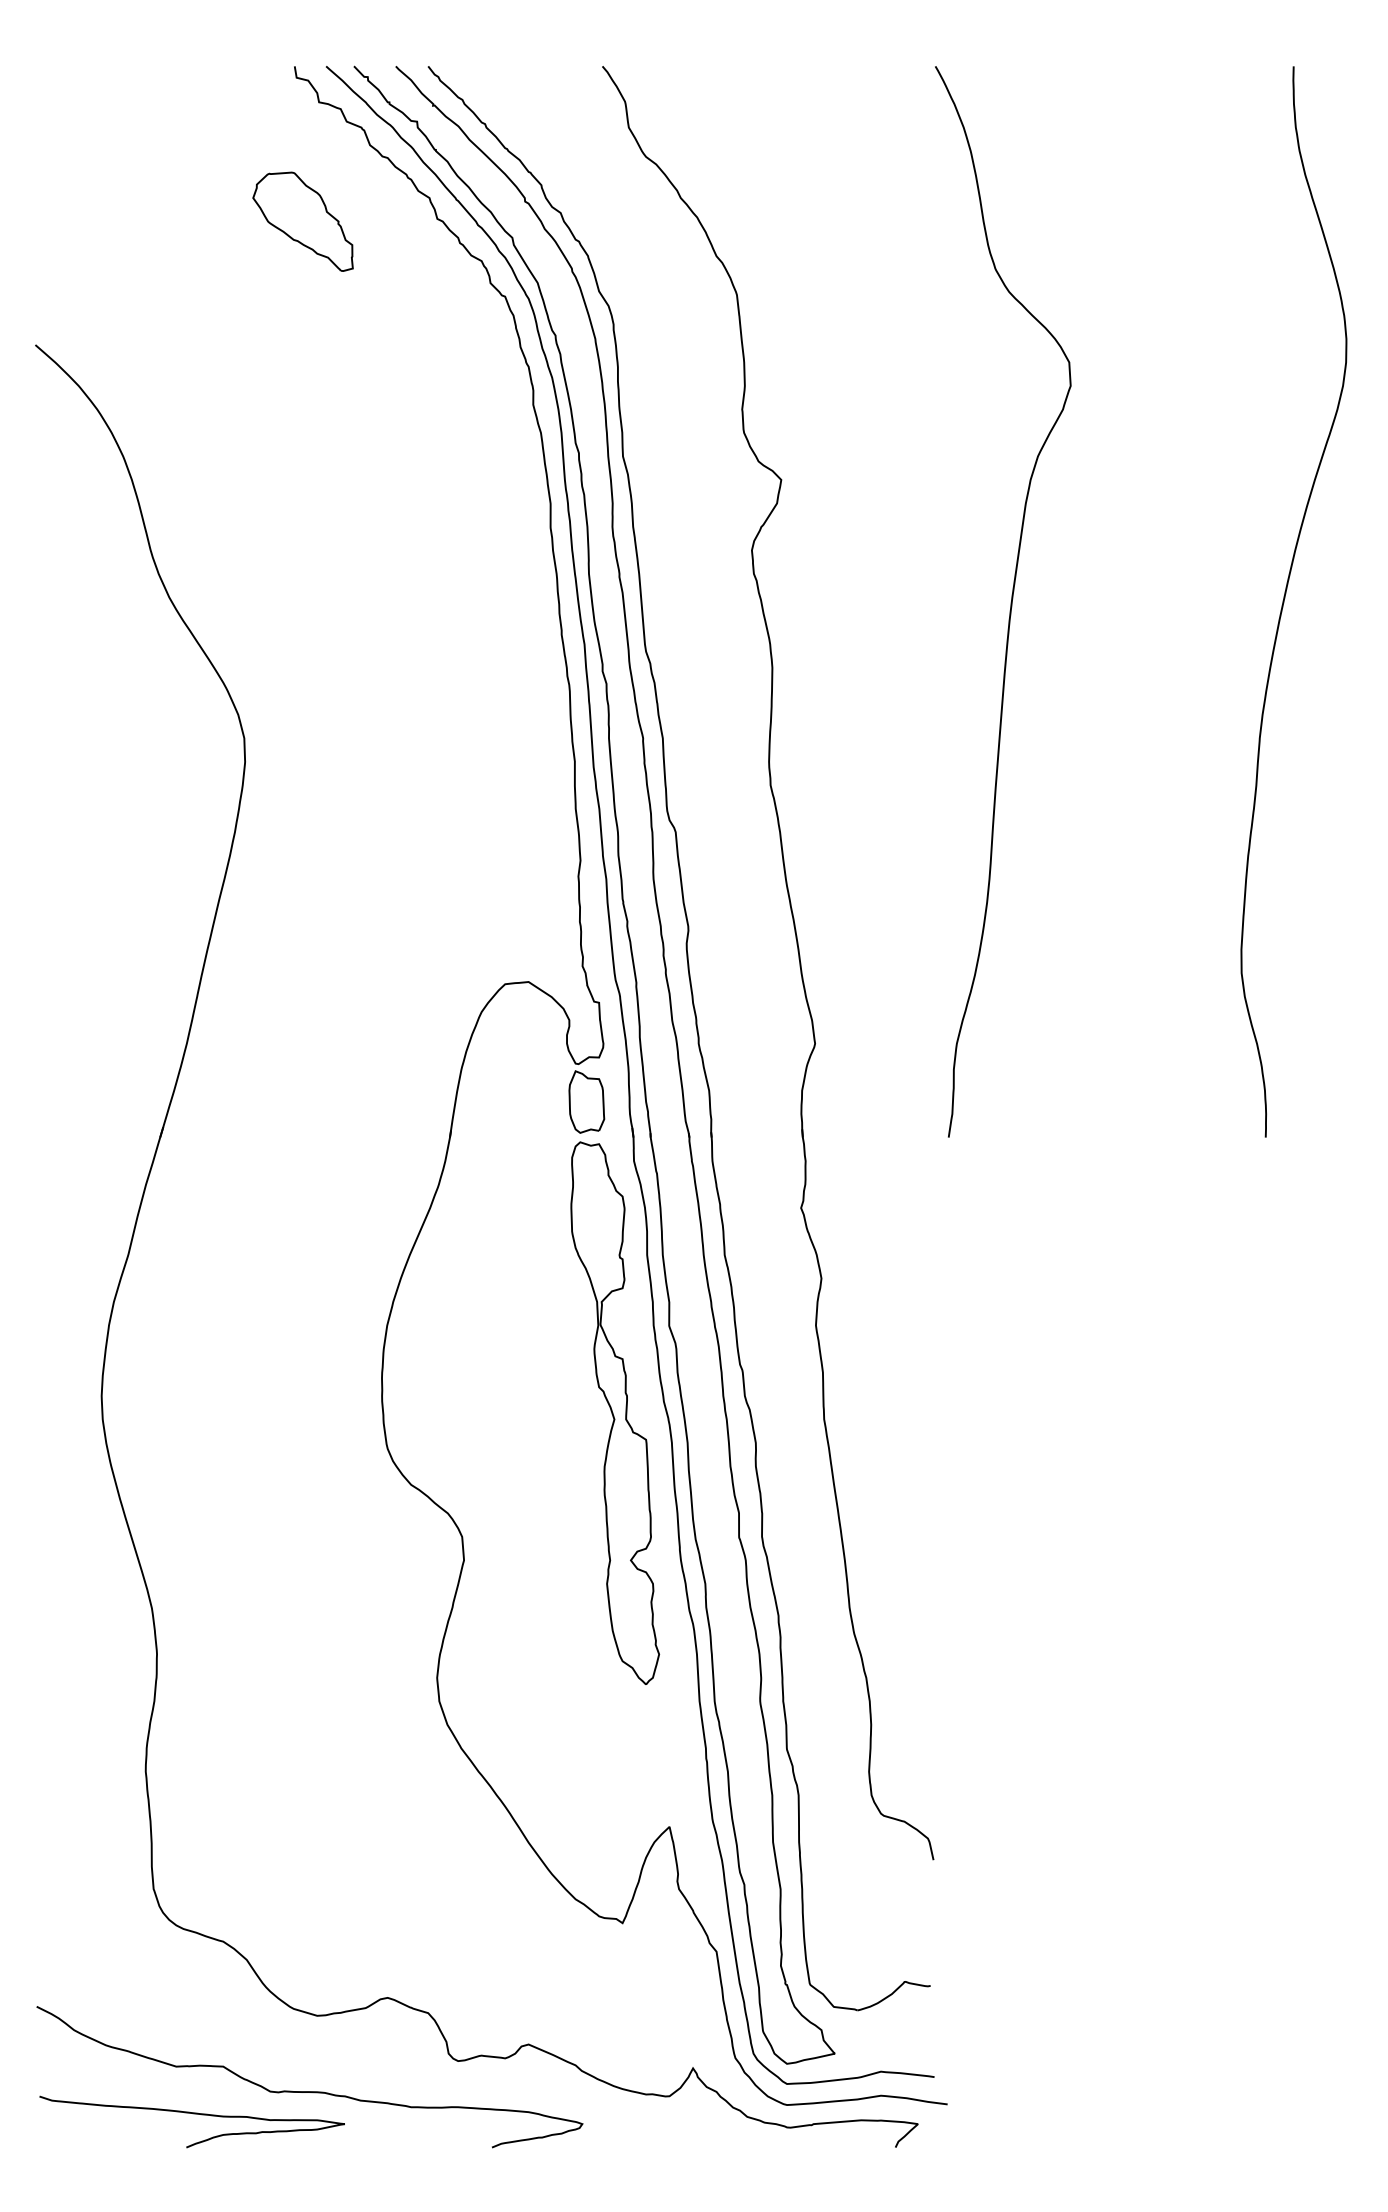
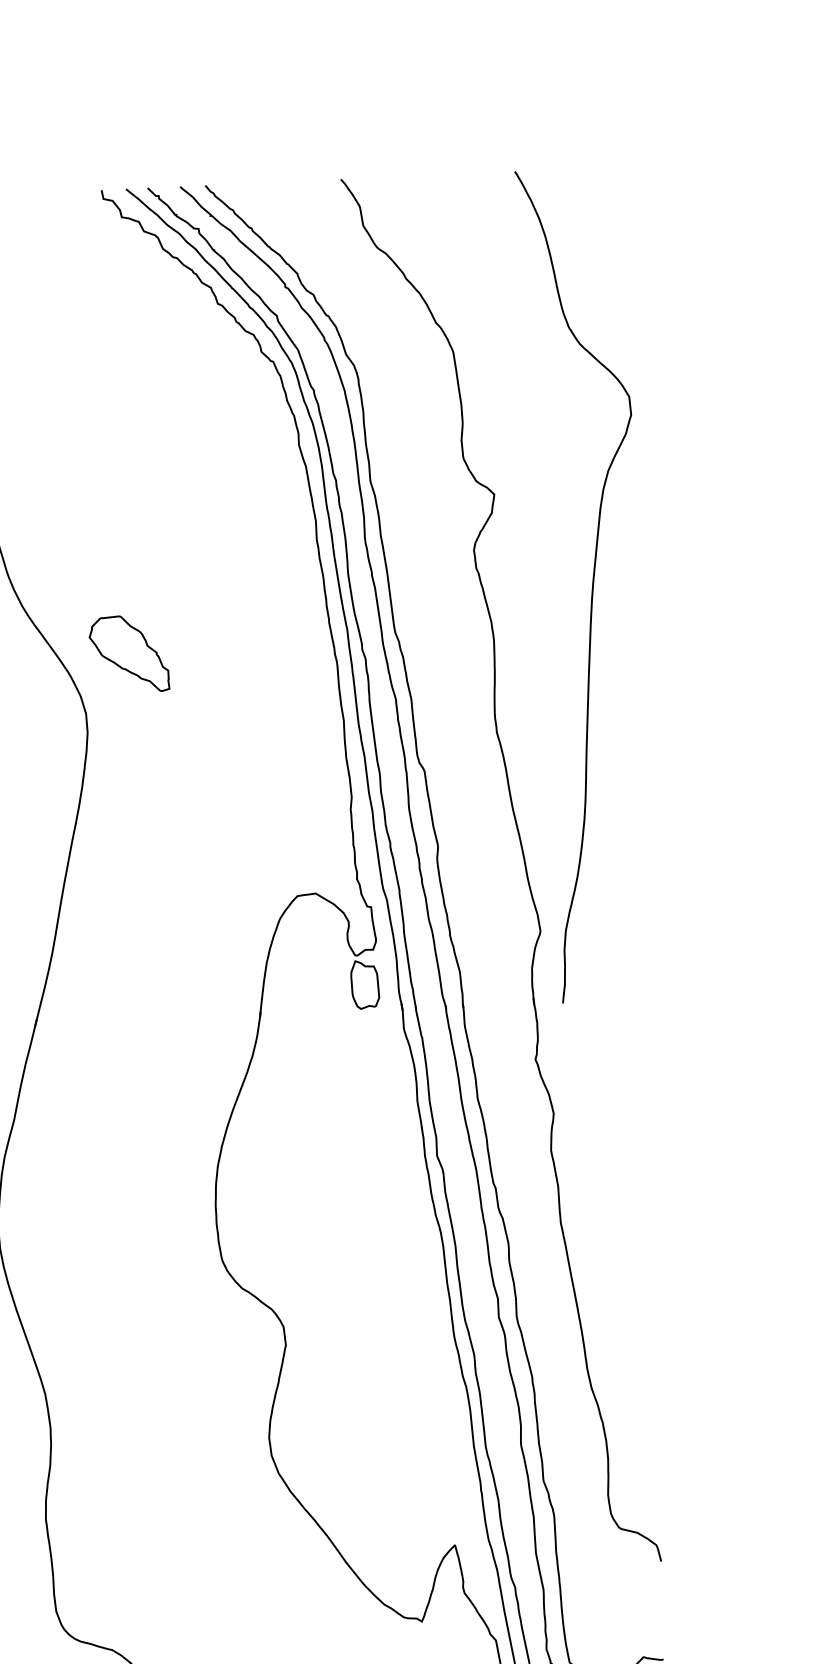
part: (302, 221) -> (128, 654), moved
curve: (1010, 602) -> (592, 585), moved
part: (614, 1412) -> (397, 1225), removed

